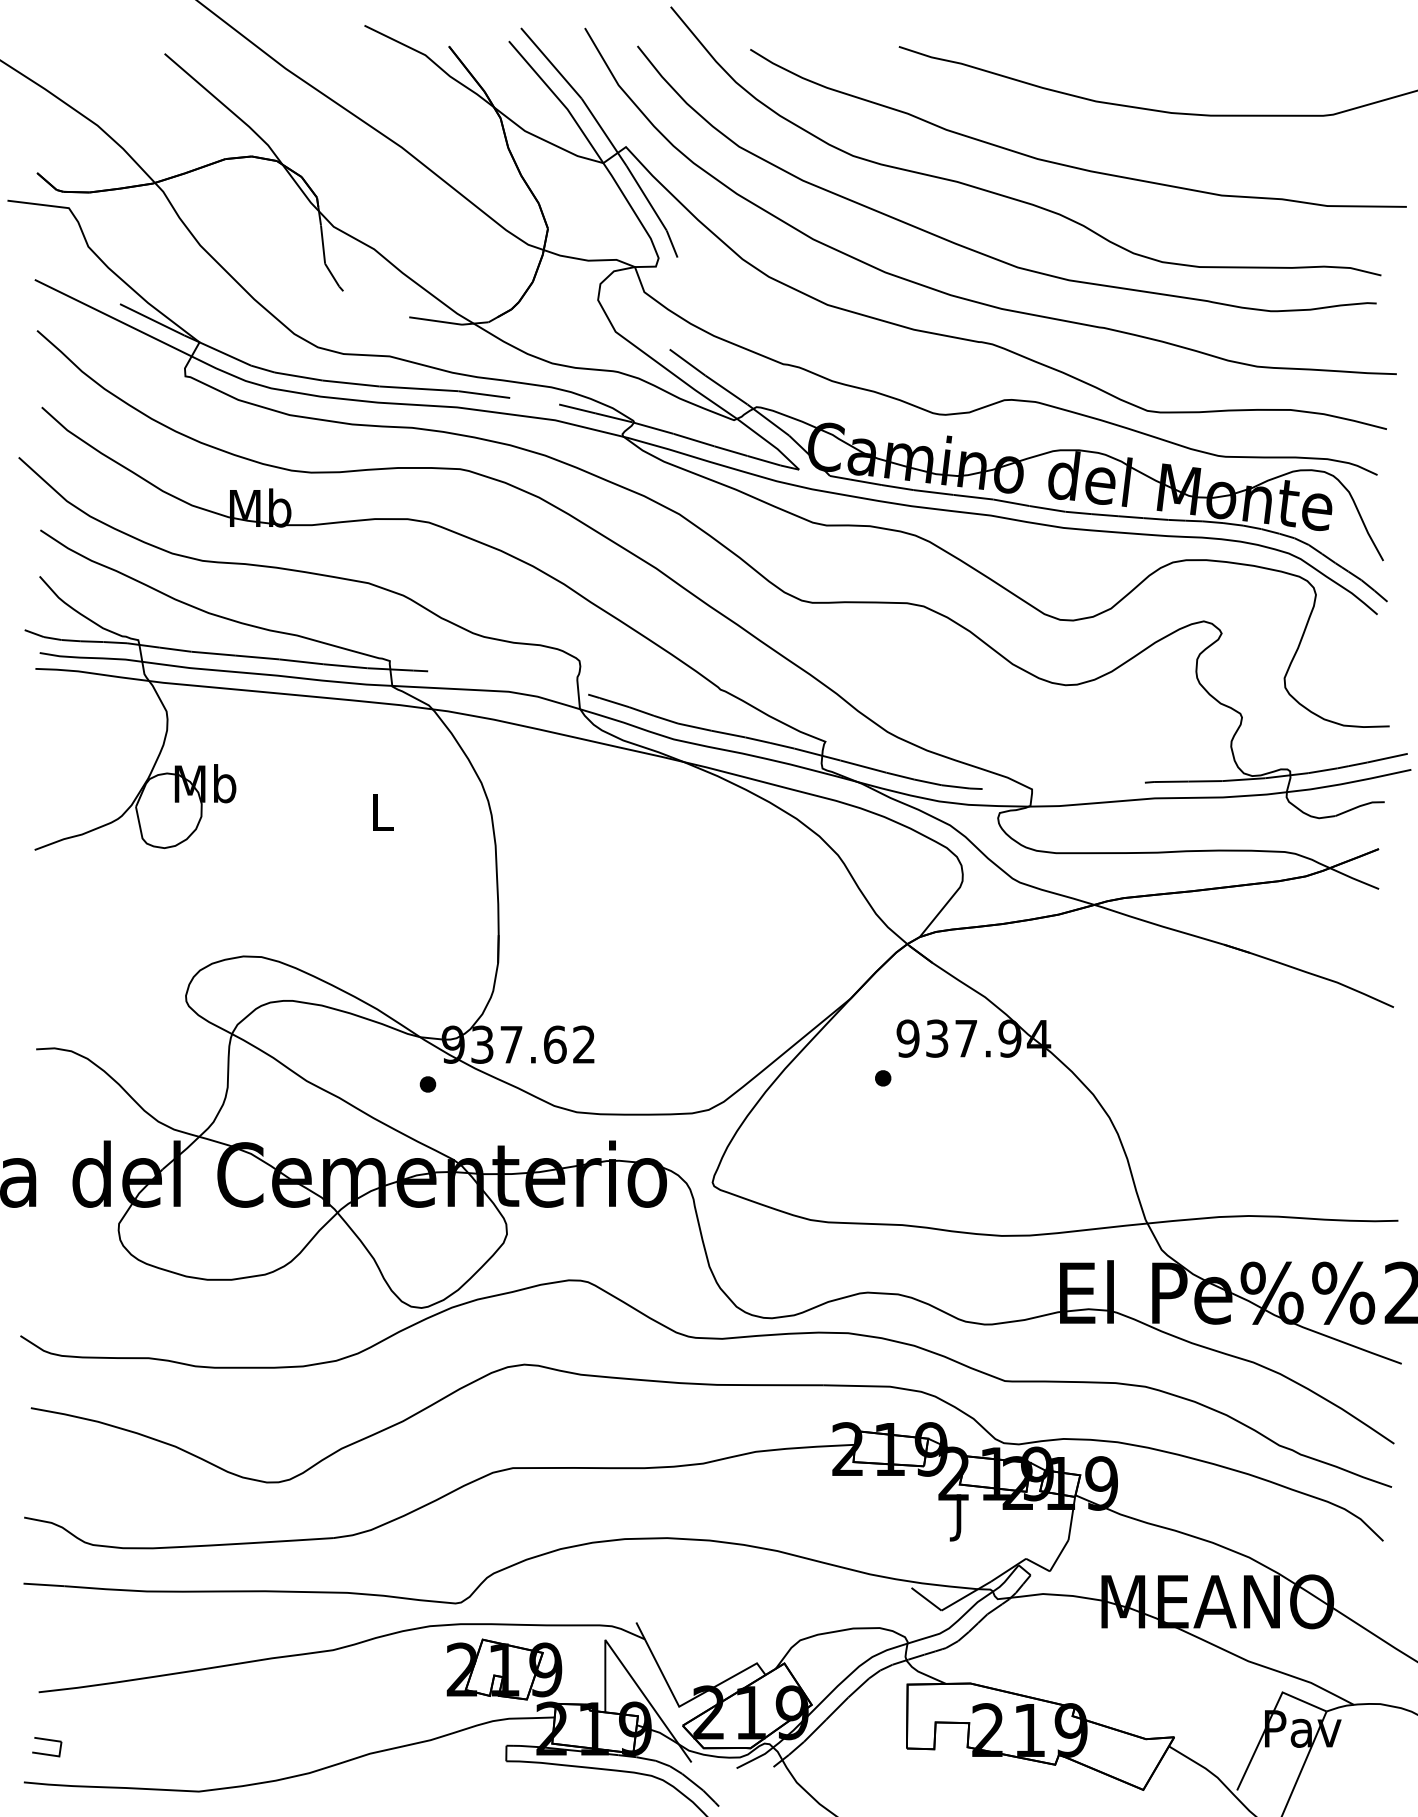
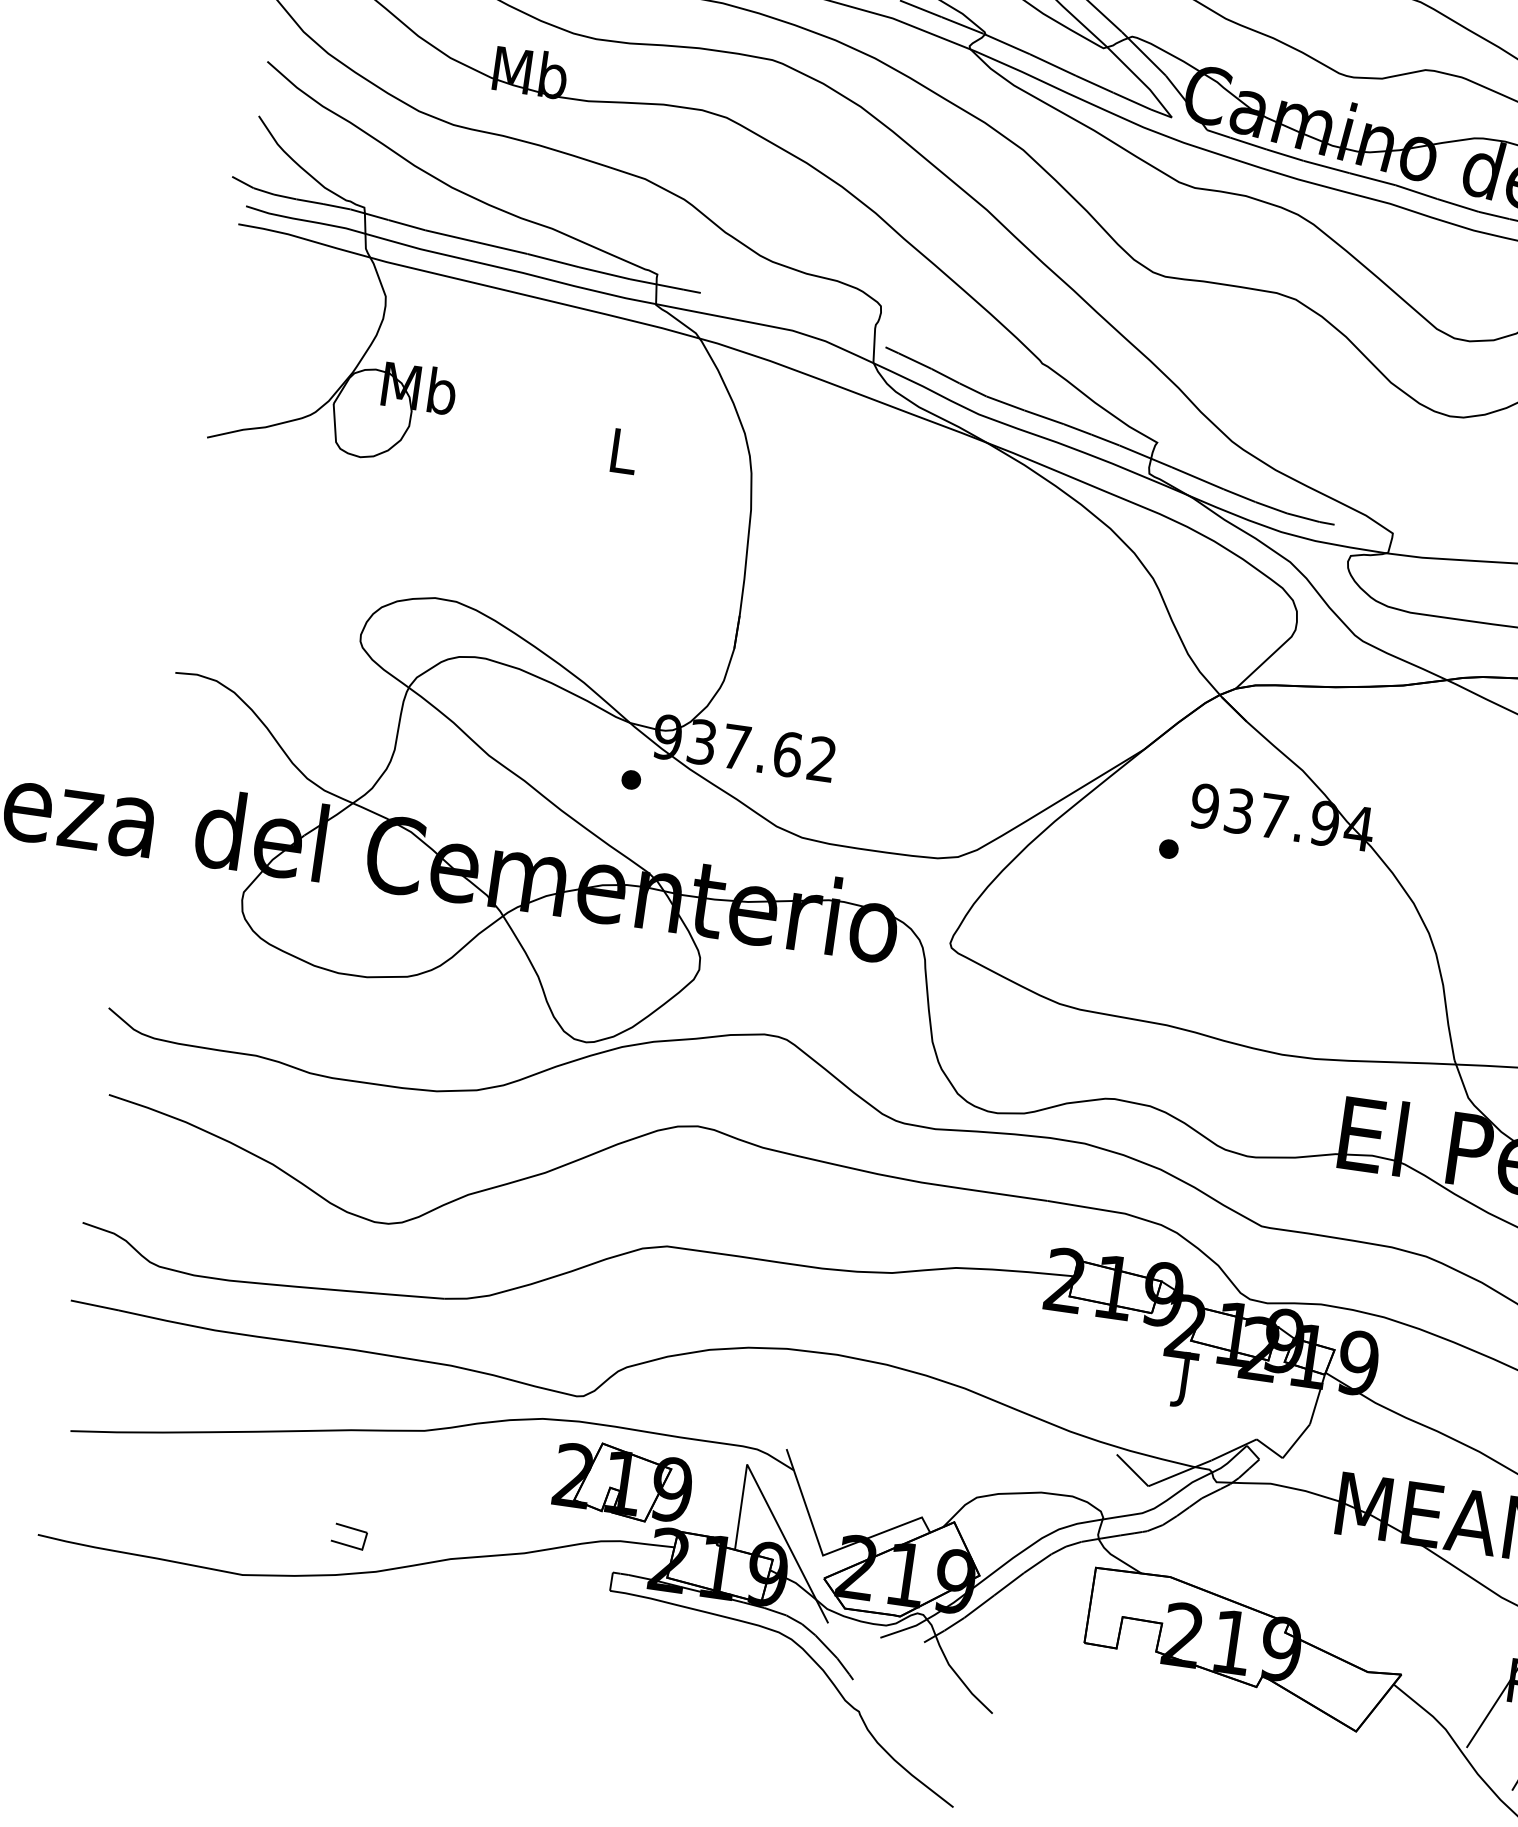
part: (47, 1747) -> (349, 1537), moved

